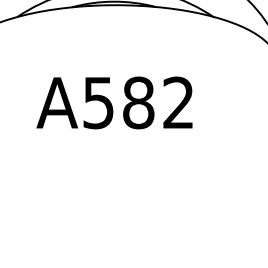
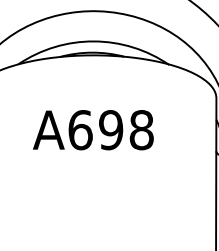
text: (137, 103) -> (110, 130), A582 -> A698

